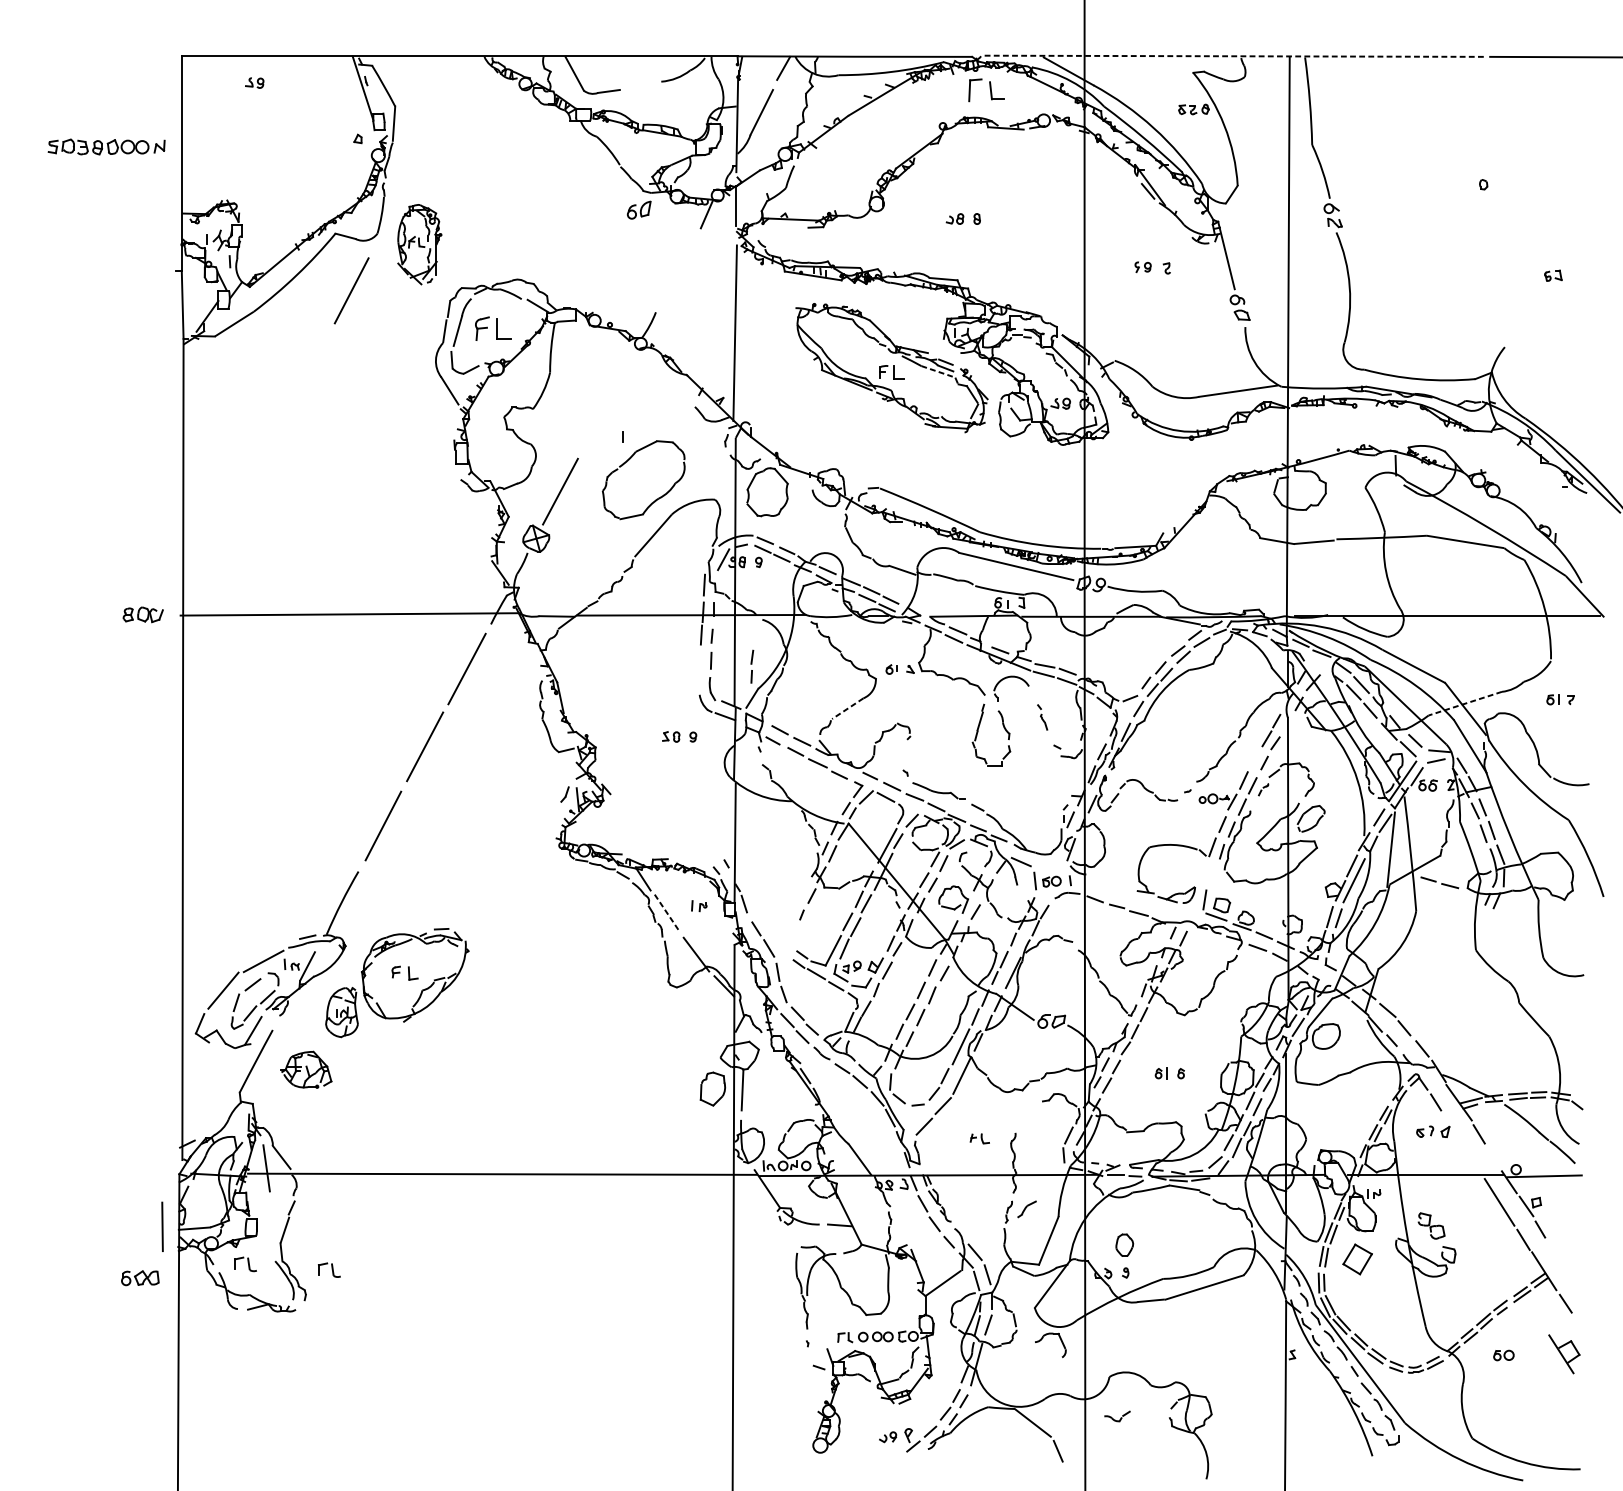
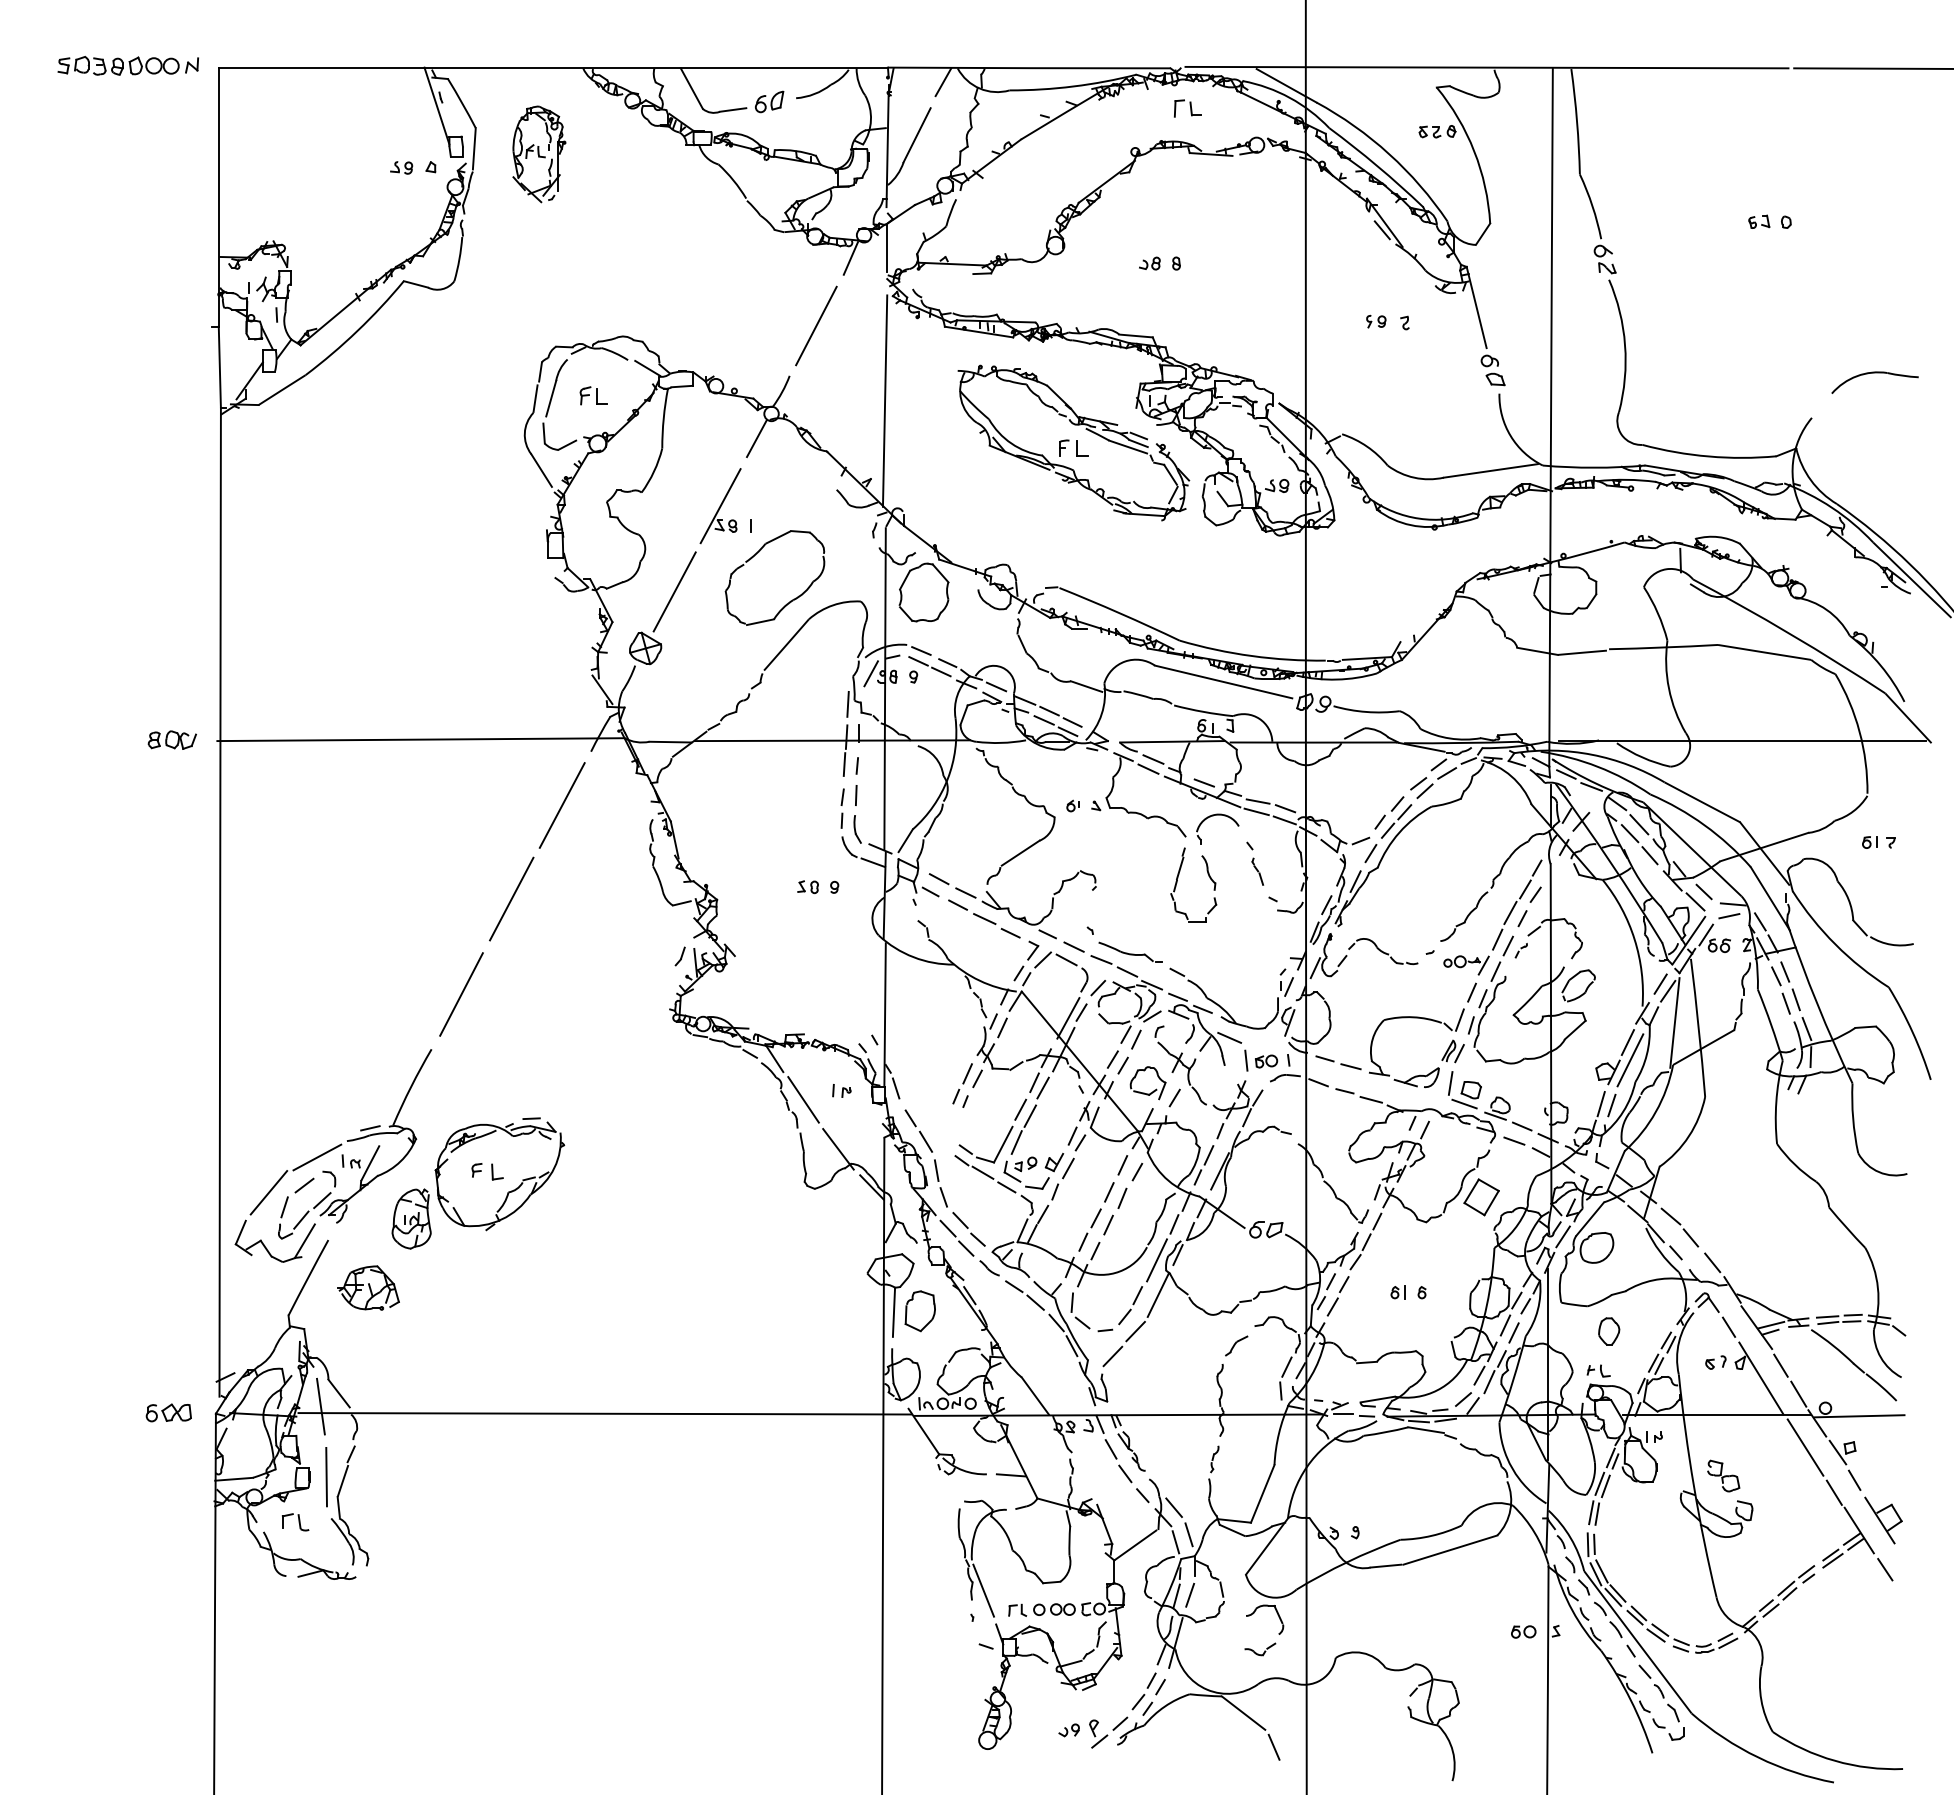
line: (1235, 56) -> (1487, 67), dashed -> solid
part: (254, 82) -> (401, 167), moved
part: (986, 90) -> (1187, 108), size x0.62
part: (105, 146) -> (127, 65), moved
part: (639, 209) -> (769, 101), moved
part: (419, 244) -> (539, 154), moved
part: (1553, 275) -> (1759, 221), moved
line: (351, 290) -> (816, 325), moved
part: (1556, 310) -> (1874, 373), added
part: (493, 328) -> (593, 395), size x0.62
line: (628, 364) -> (756, 438), added
line: (937, 371) -> (1128, 447), dashed -> solid
part: (598, 420) -> (720, 506), added
part: (752, 666) -> (842, 808), moved
line: (1464, 703) -> (1763, 847), dashed -> solid
line: (847, 708) -> (1020, 853), dashed -> solid
part: (1042, 717) -> (1255, 863), size x1.43
line: (1254, 757) -> (1510, 912), added
part: (1206, 873) -> (1452, 1051), added
part: (1439, 882) -> (1338, 1062), moved
part: (799, 899) -> (962, 1083), added
line: (667, 914) -> (803, 1100), dashed -> solid
part: (712, 1089) -> (919, 1311), moved
part: (979, 1138) -> (1598, 1370), moved
line: (1463, 1144) -> (1761, 1378), added
line: (1493, 1157) -> (1798, 1393), added
part: (1027, 1208) -> (1236, 1345), moved
line: (162, 1227) -> (326, 1477), moved
part: (1125, 1245) -> (1609, 1331), moved
part: (1357, 1259) -> (1481, 1197), moved
part: (329, 1270) -> (396, 1529), removed
part: (140, 1277) -> (168, 1412), moved
line: (816, 1321) -> (983, 1590), added
part: (1564, 1354) -> (1883, 1520), moved
part: (1503, 1355) -> (1523, 1631), moved
part: (1117, 1416) -> (1260, 1649), moved

